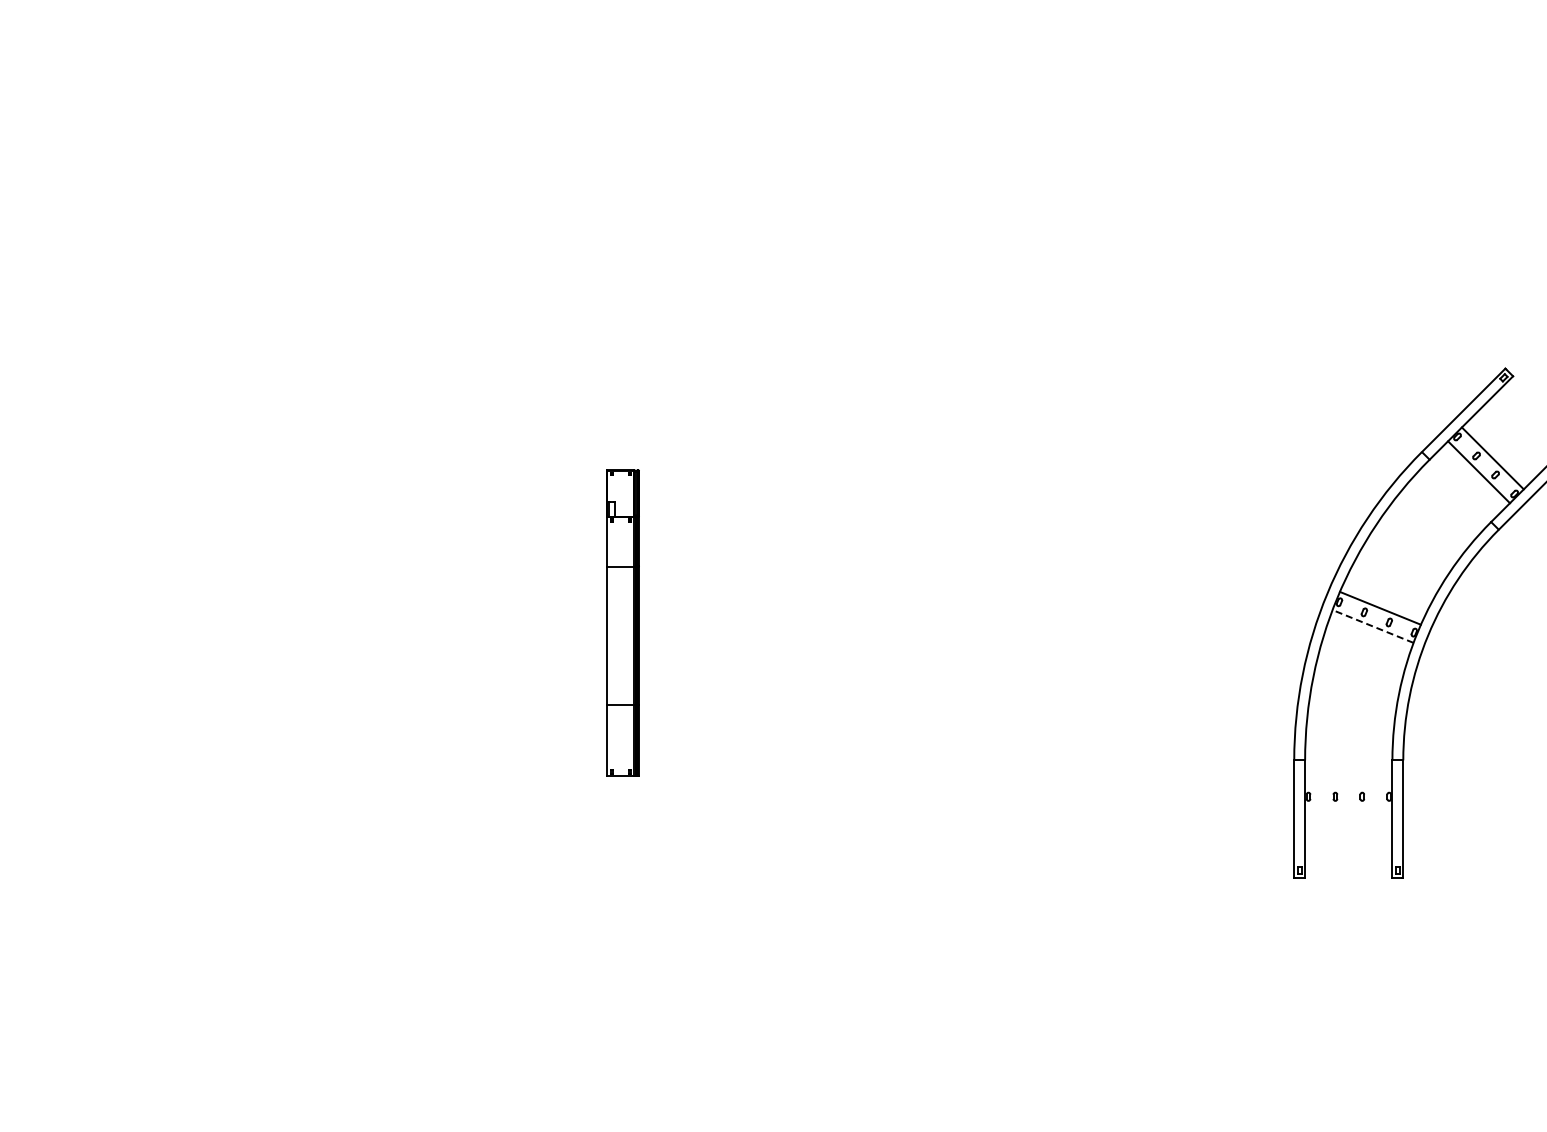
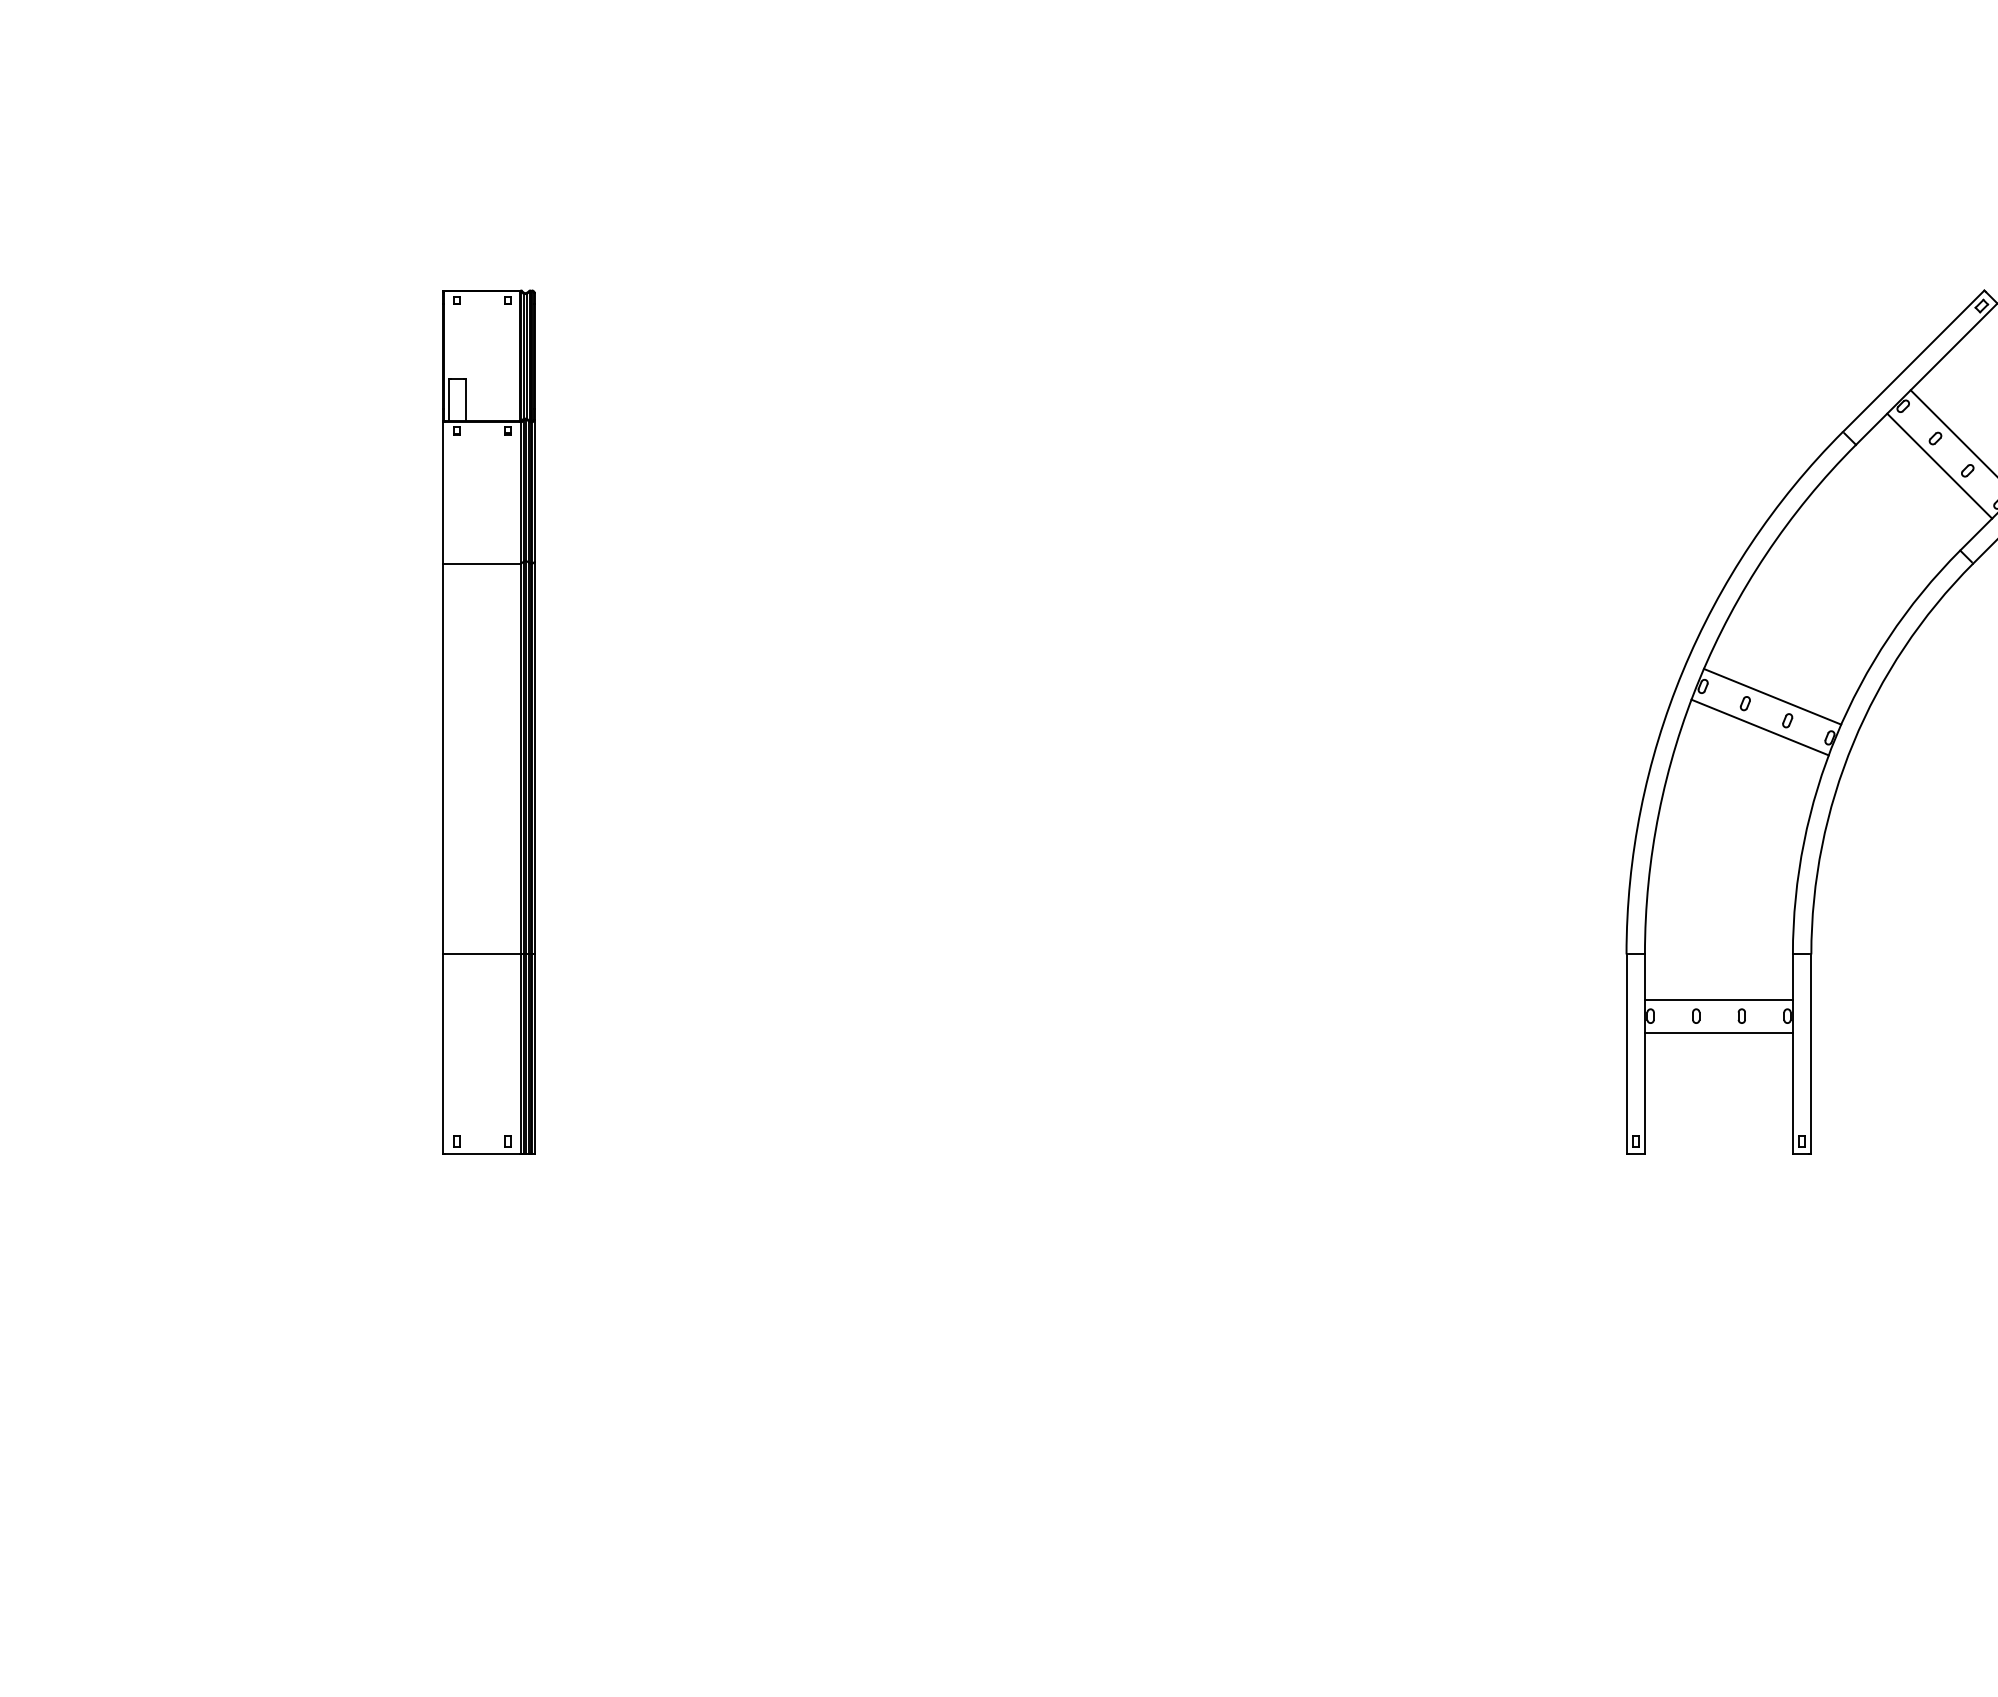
part: (622, 622) -> (488, 720), size x1.67
line: (1373, 626) -> (1760, 727), dashed -> solid
line: (1348, 787) -> (1718, 1000), added
line: (1348, 806) -> (1718, 1032), added

